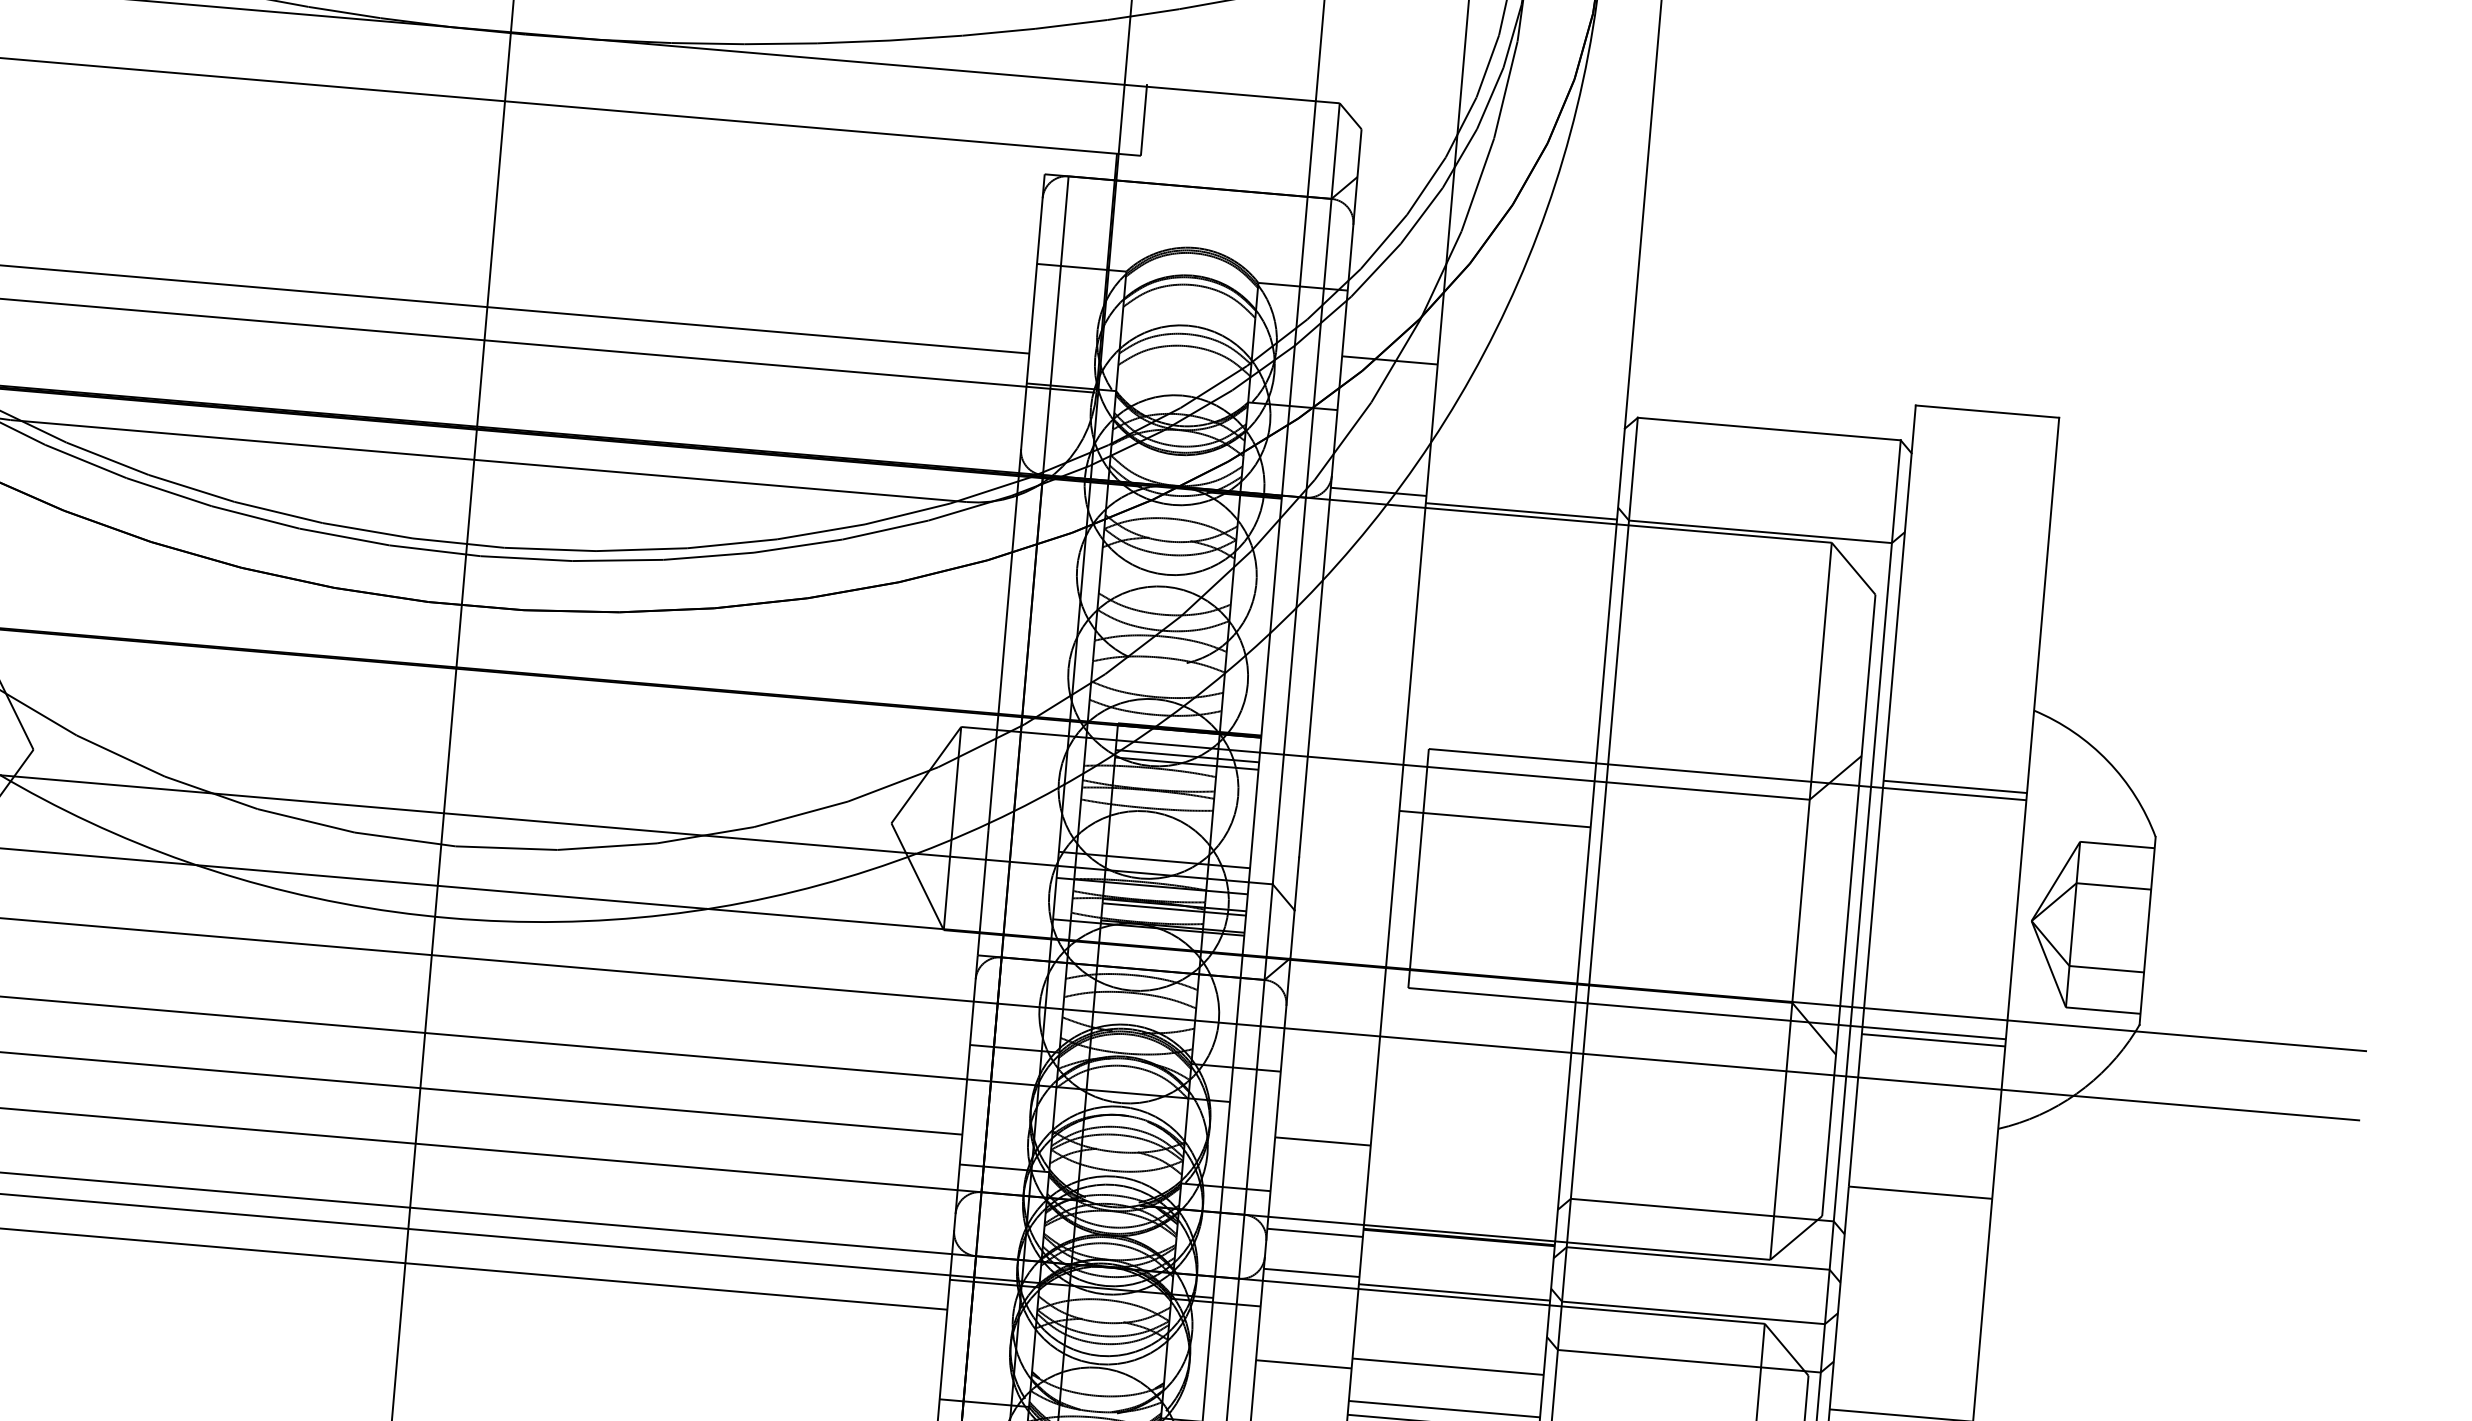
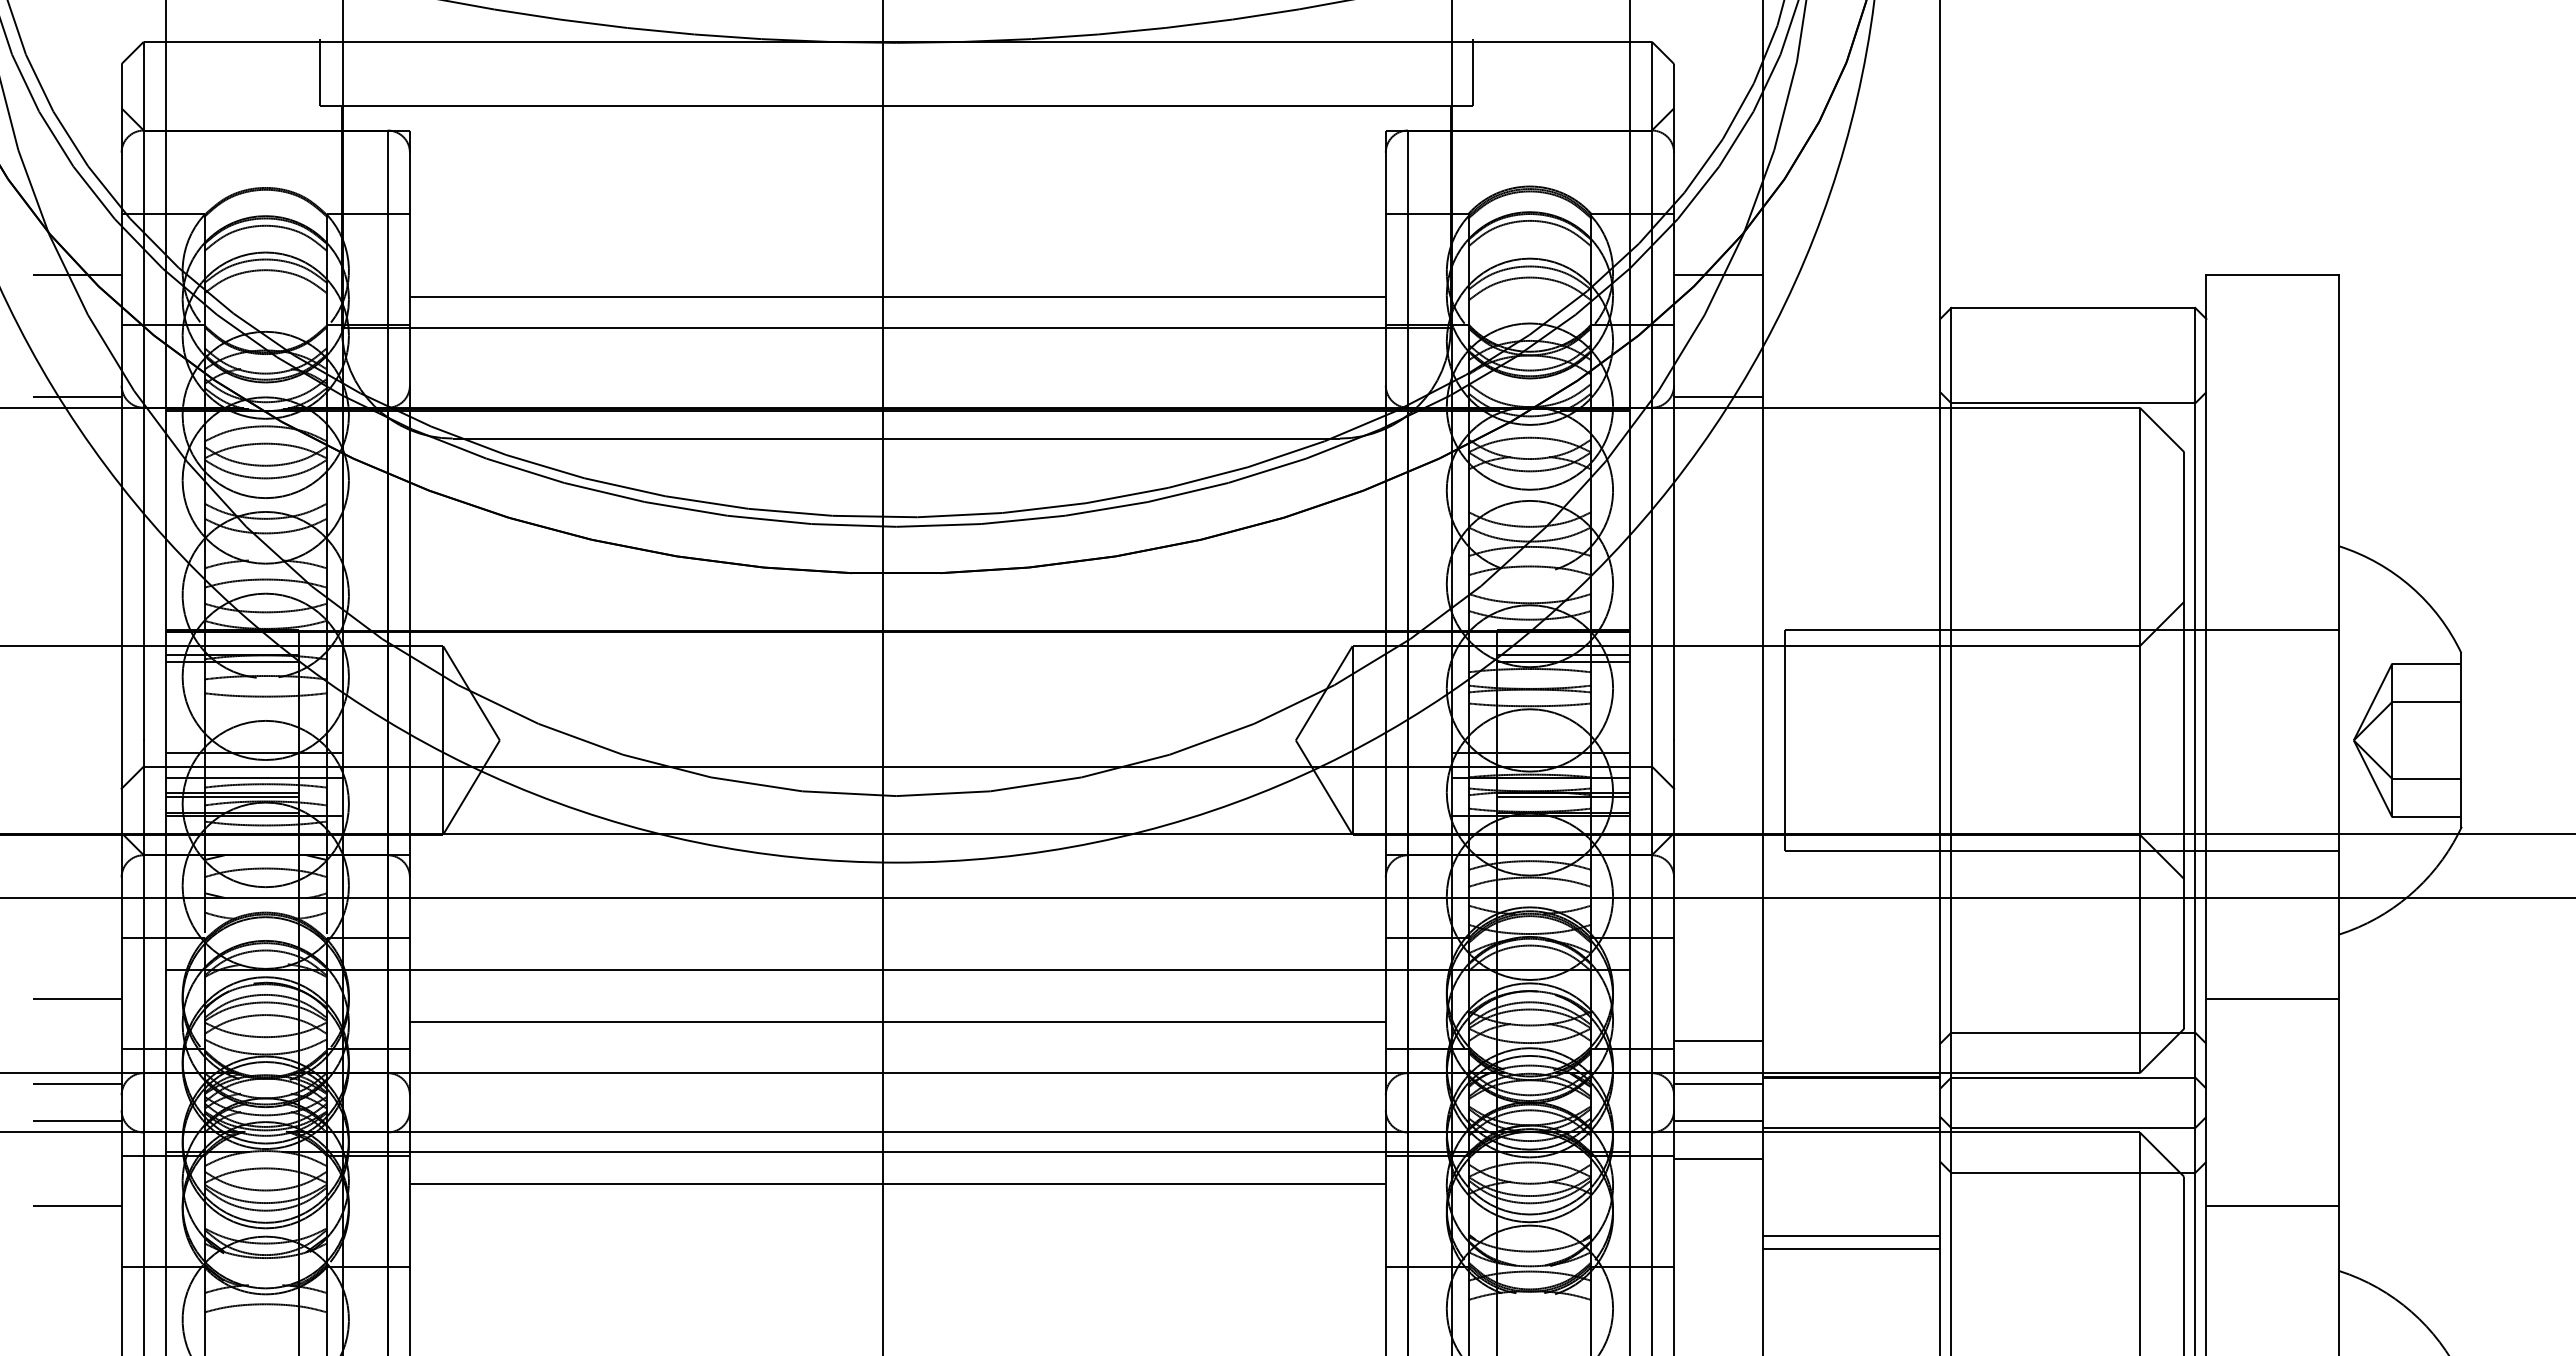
line: (1521, 511) -> (1851, 403), removed
line: (1954, 786) -> (2272, 622), removed
line: (1495, 818) -> (1851, 688), removed
line: (1933, 1039) -> (2272, 857), removed
line: (1322, 1141) -> (1718, 1041), moved
line: (1303, 1364) -> (1718, 1159), moved
line: (1448, 1367) -> (1851, 1197), removed

